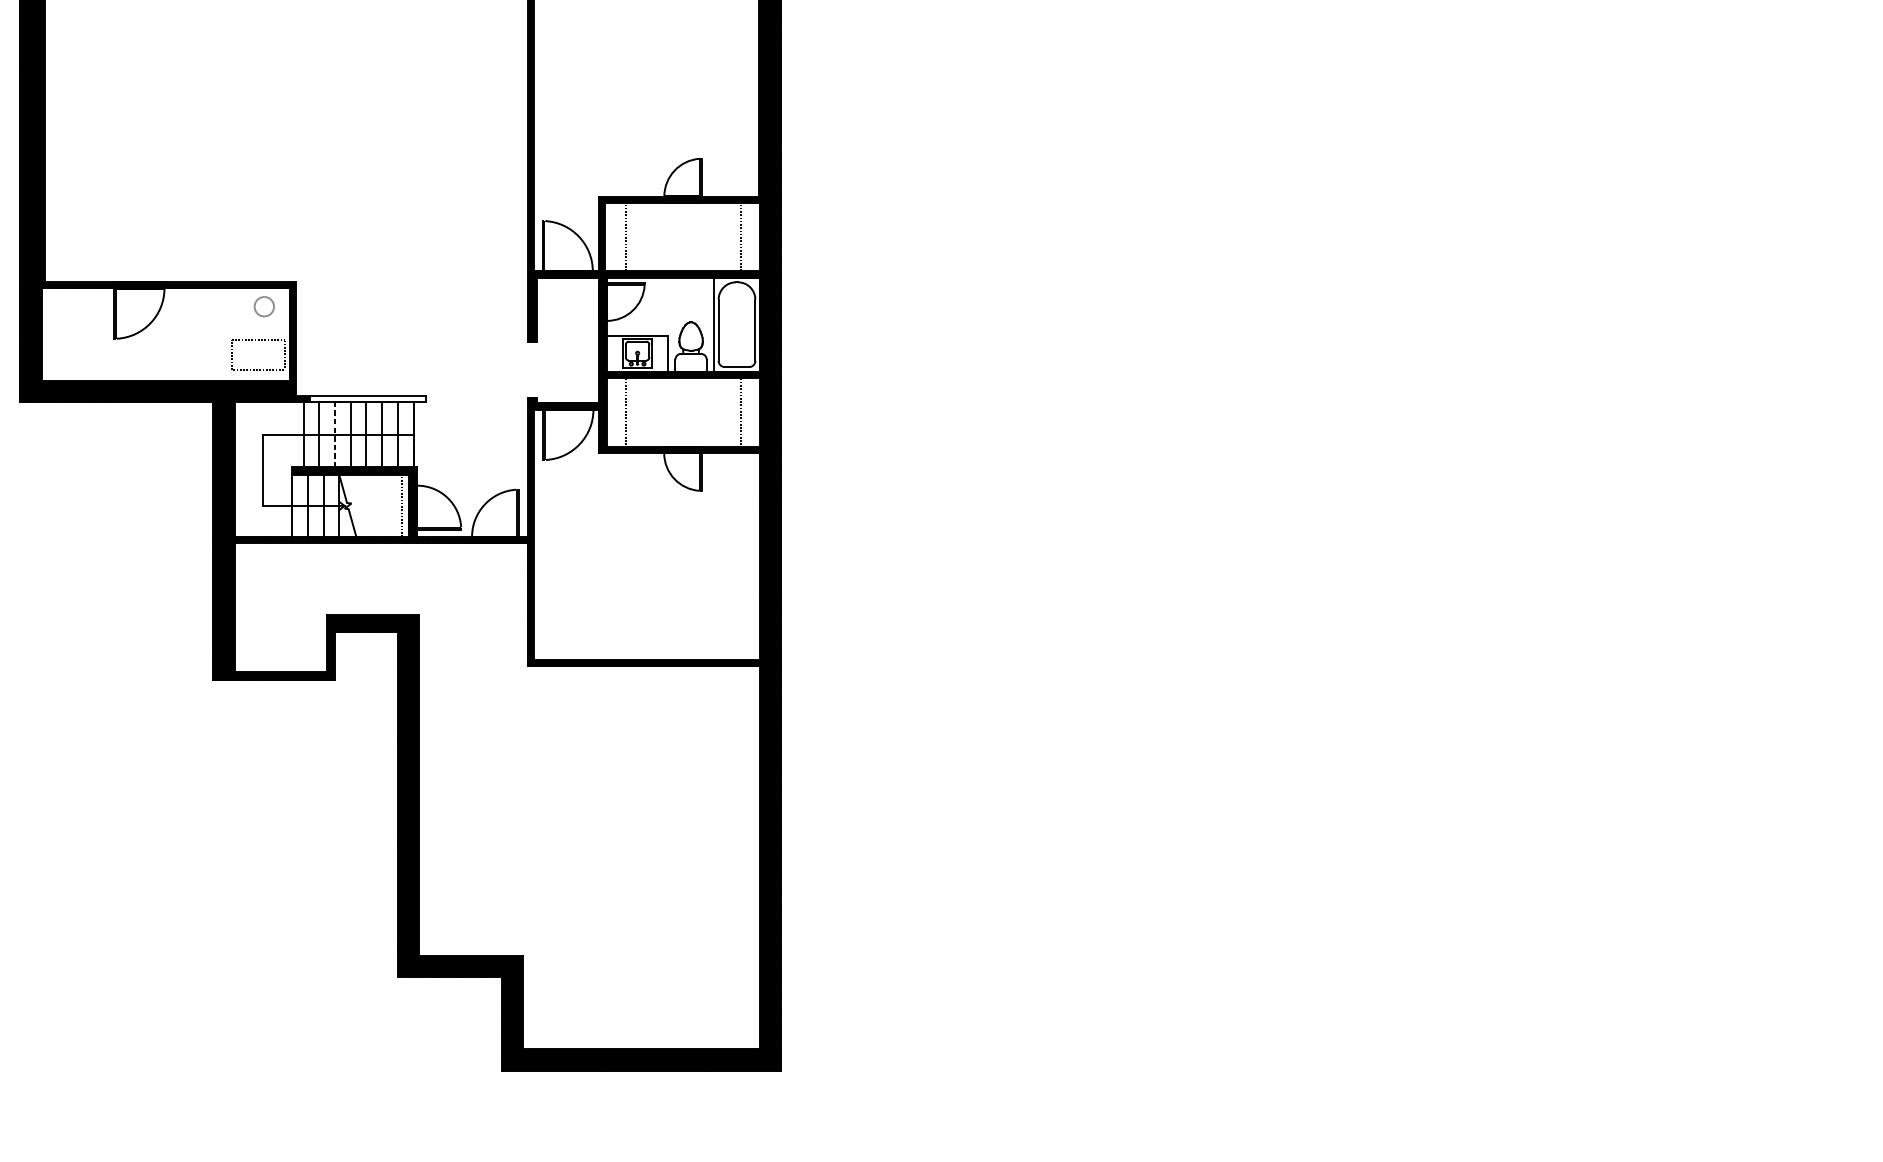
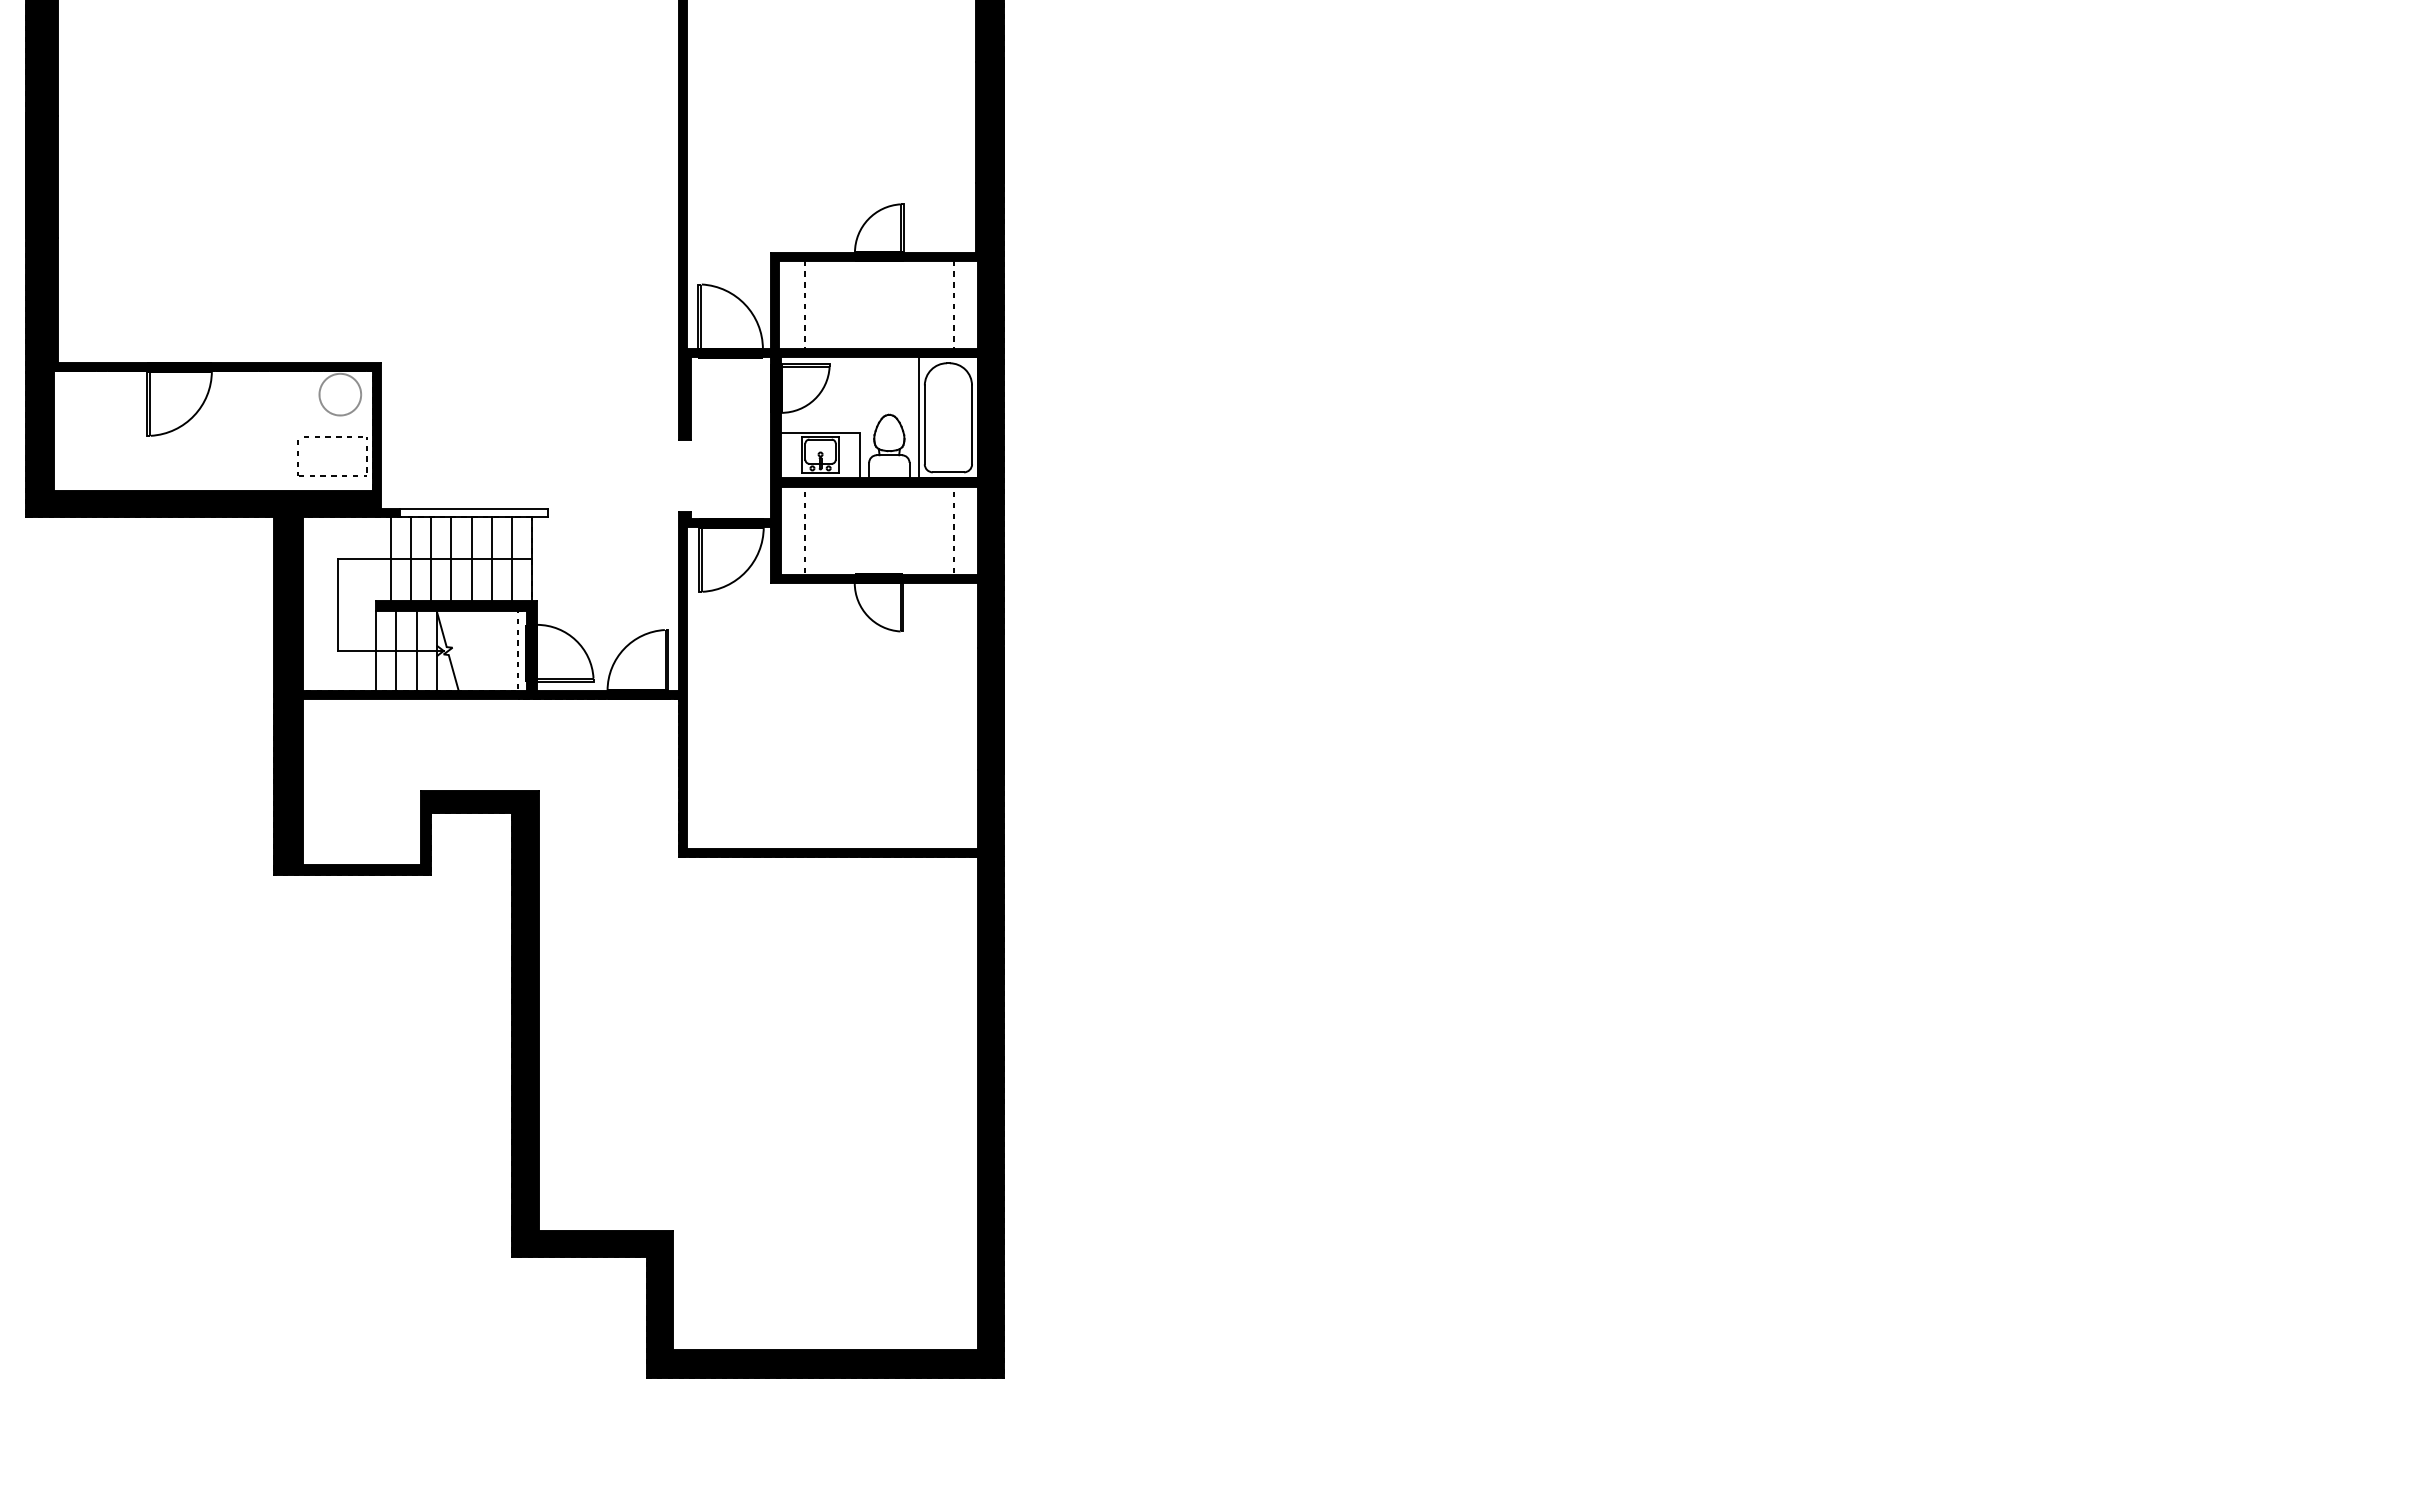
circle: (264, 306) -> (340, 394), size x1.67
line: (335, 434) -> (431, 559), dashed -> solid

